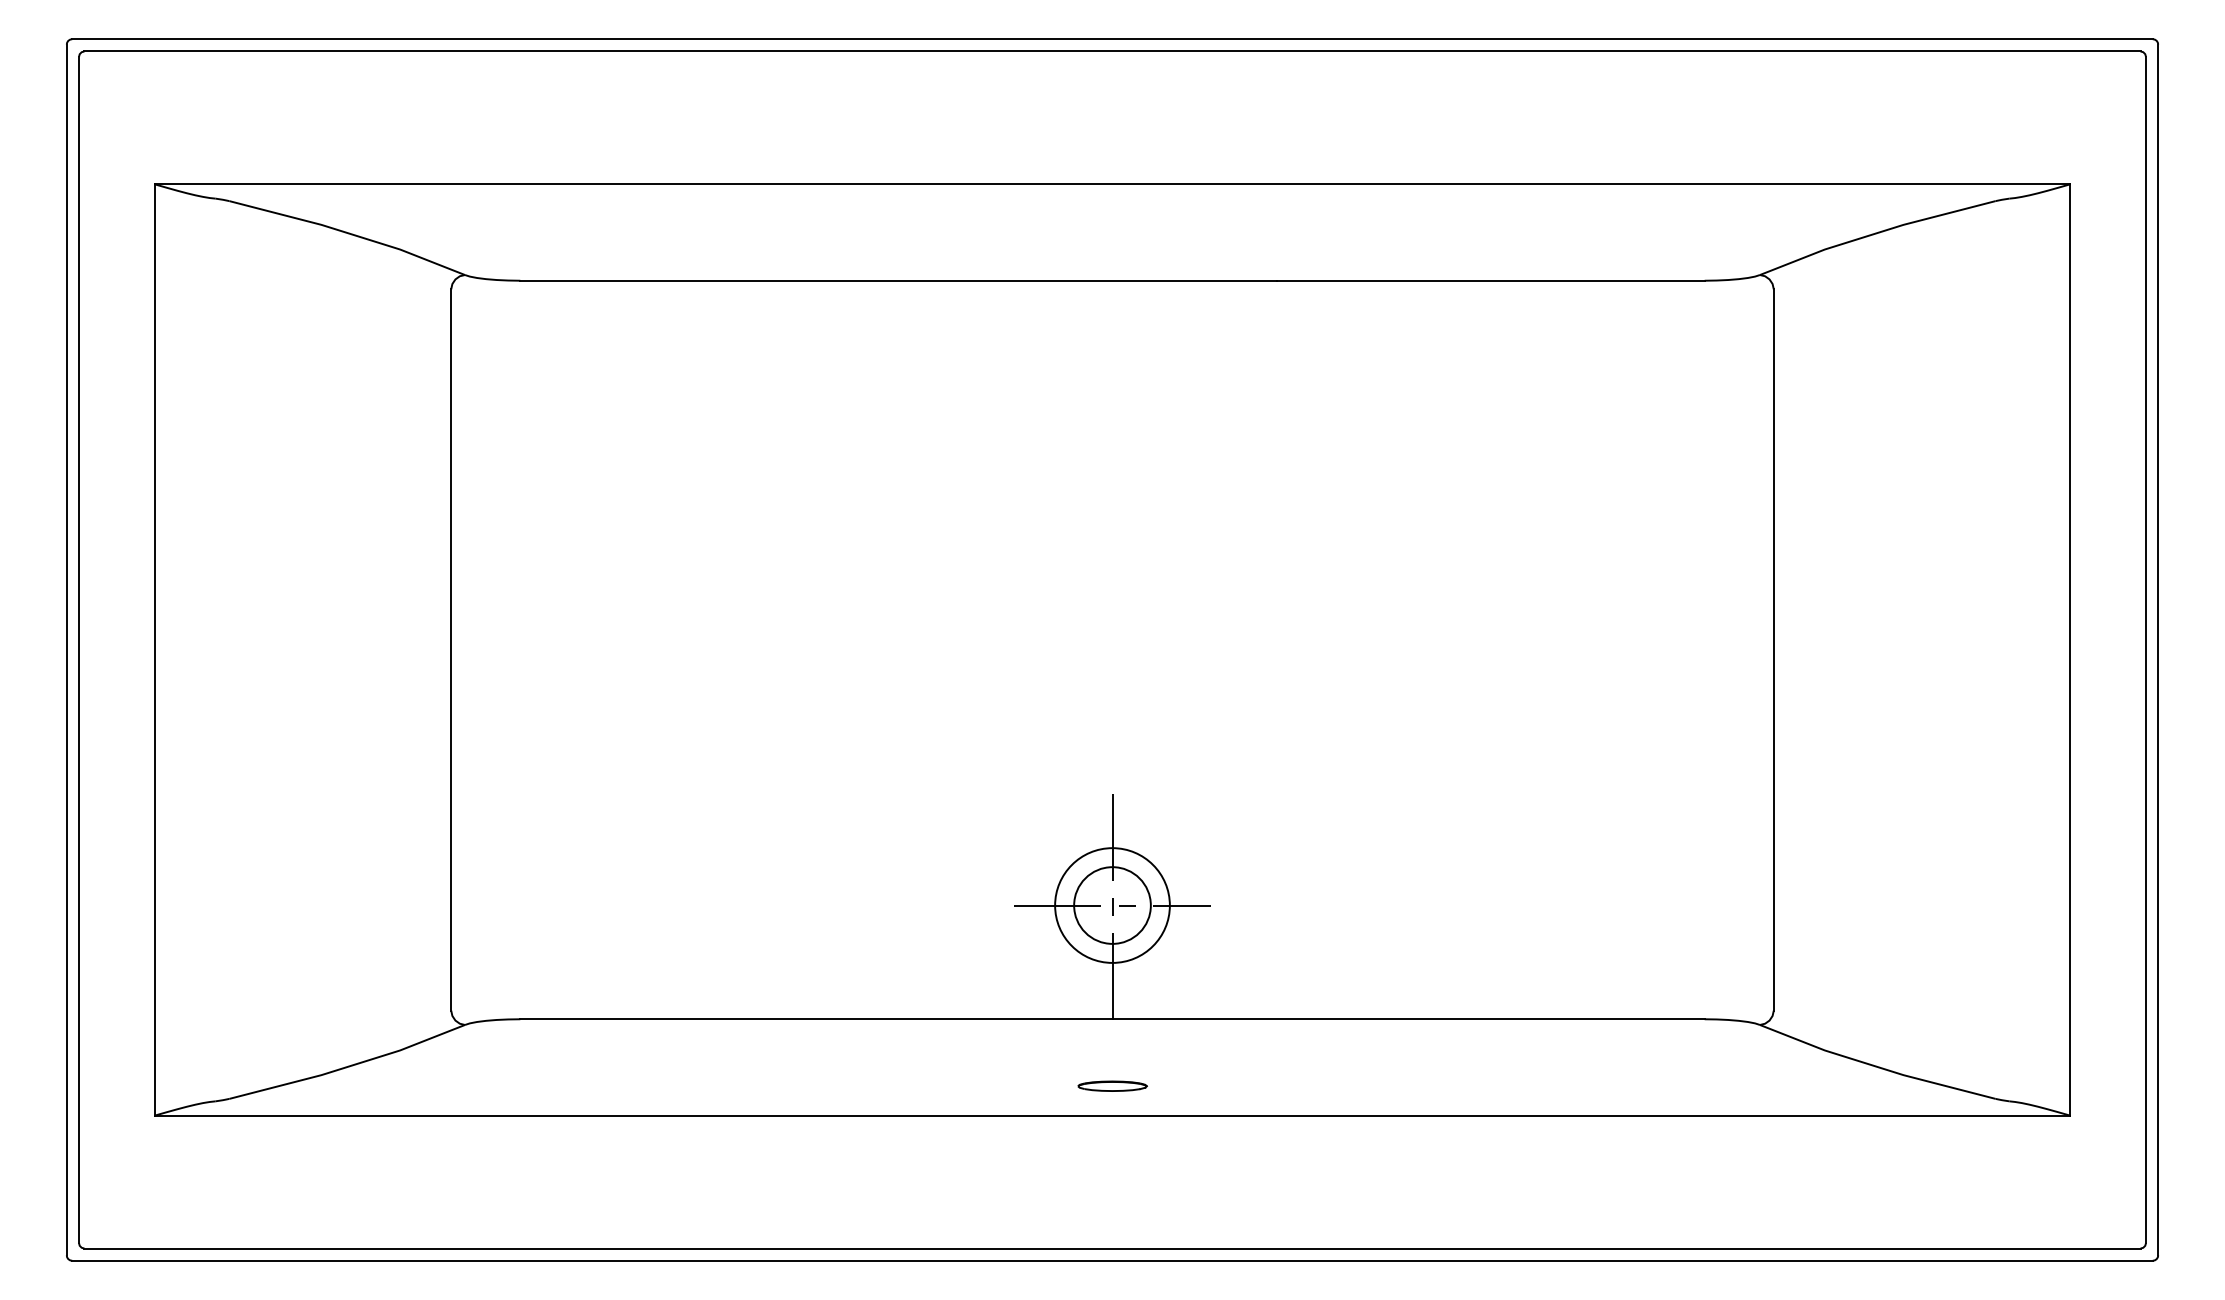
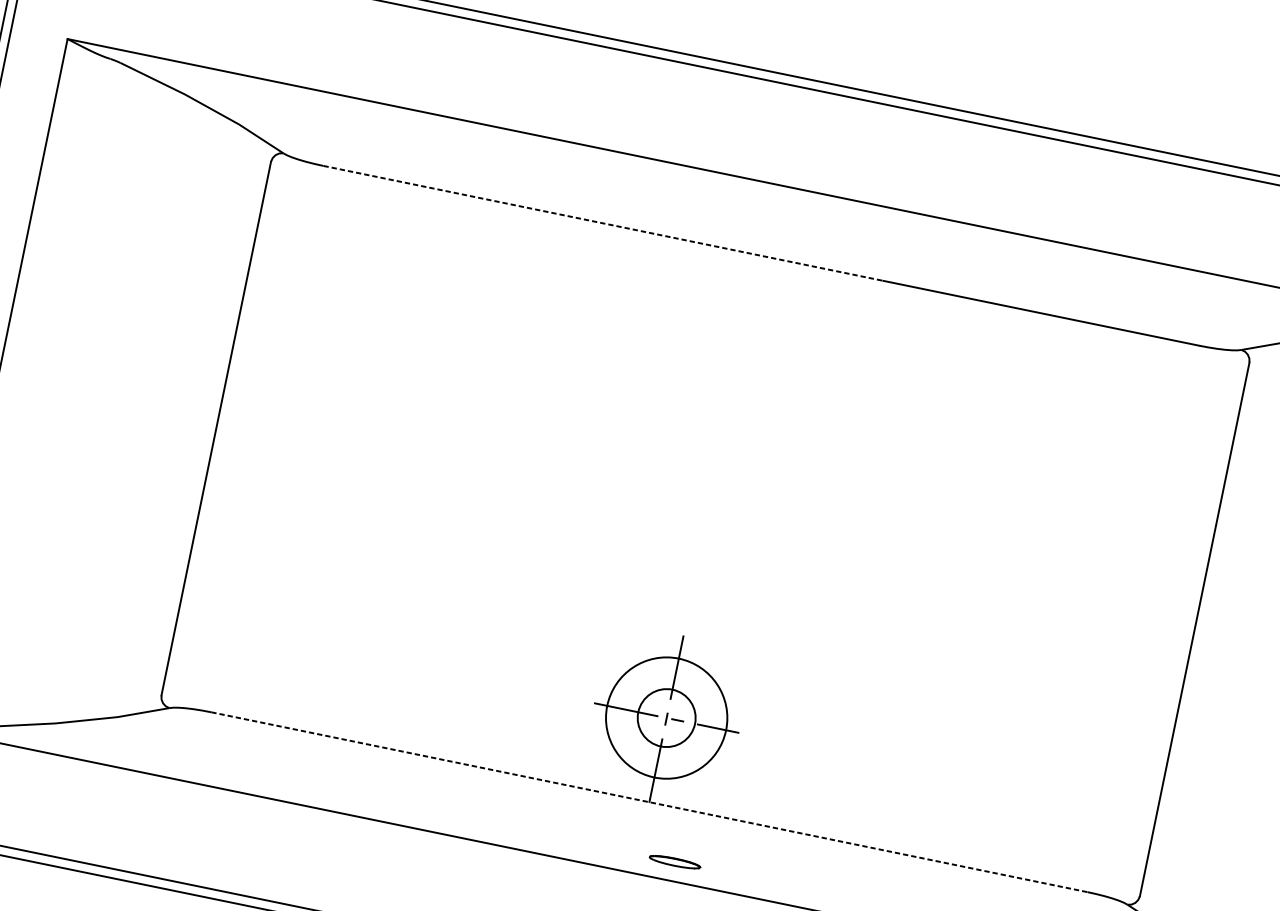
line: (899, 280) -> (604, 223), solid -> dashed
circle: (1112, 905) -> (666, 718), size x1.4
line: (1112, 1019) -> (649, 802), solid -> dashed
part: (1112, 1085) -> (674, 861), moved

